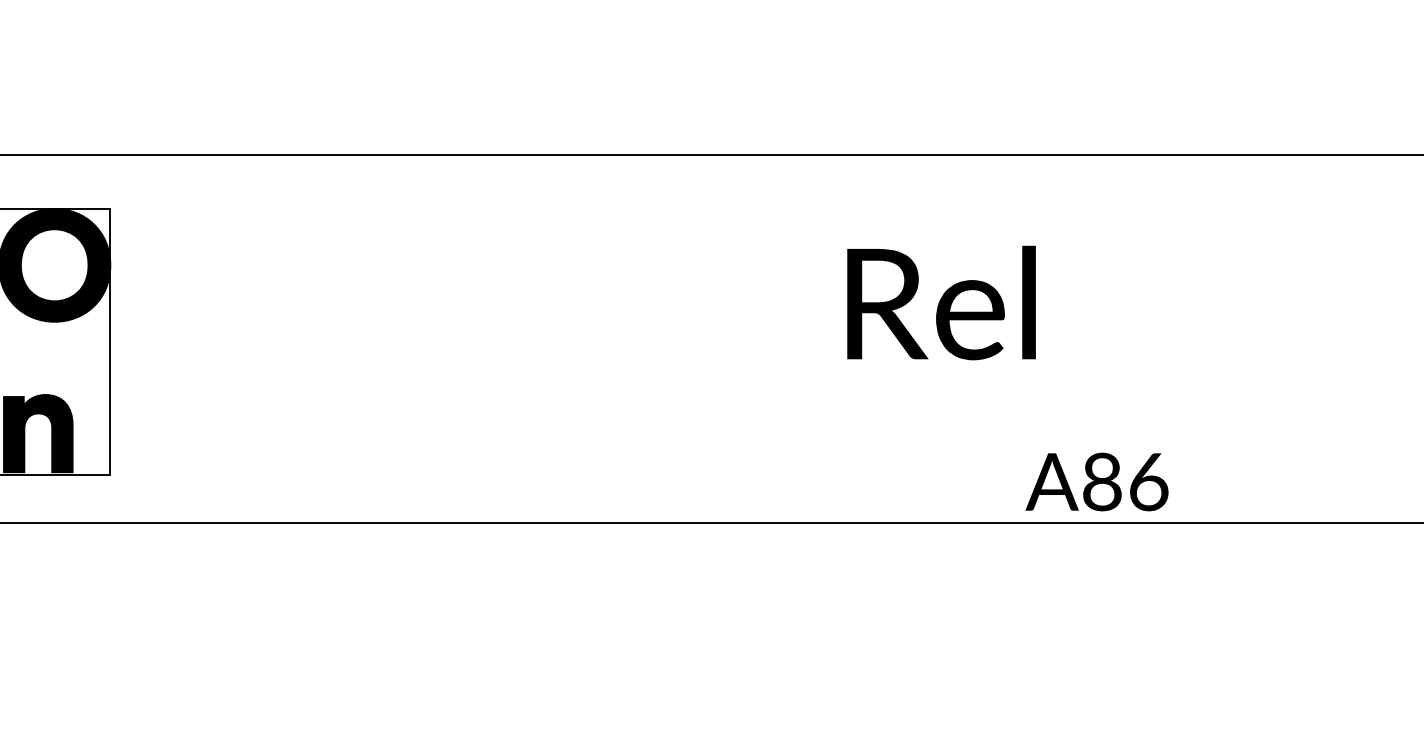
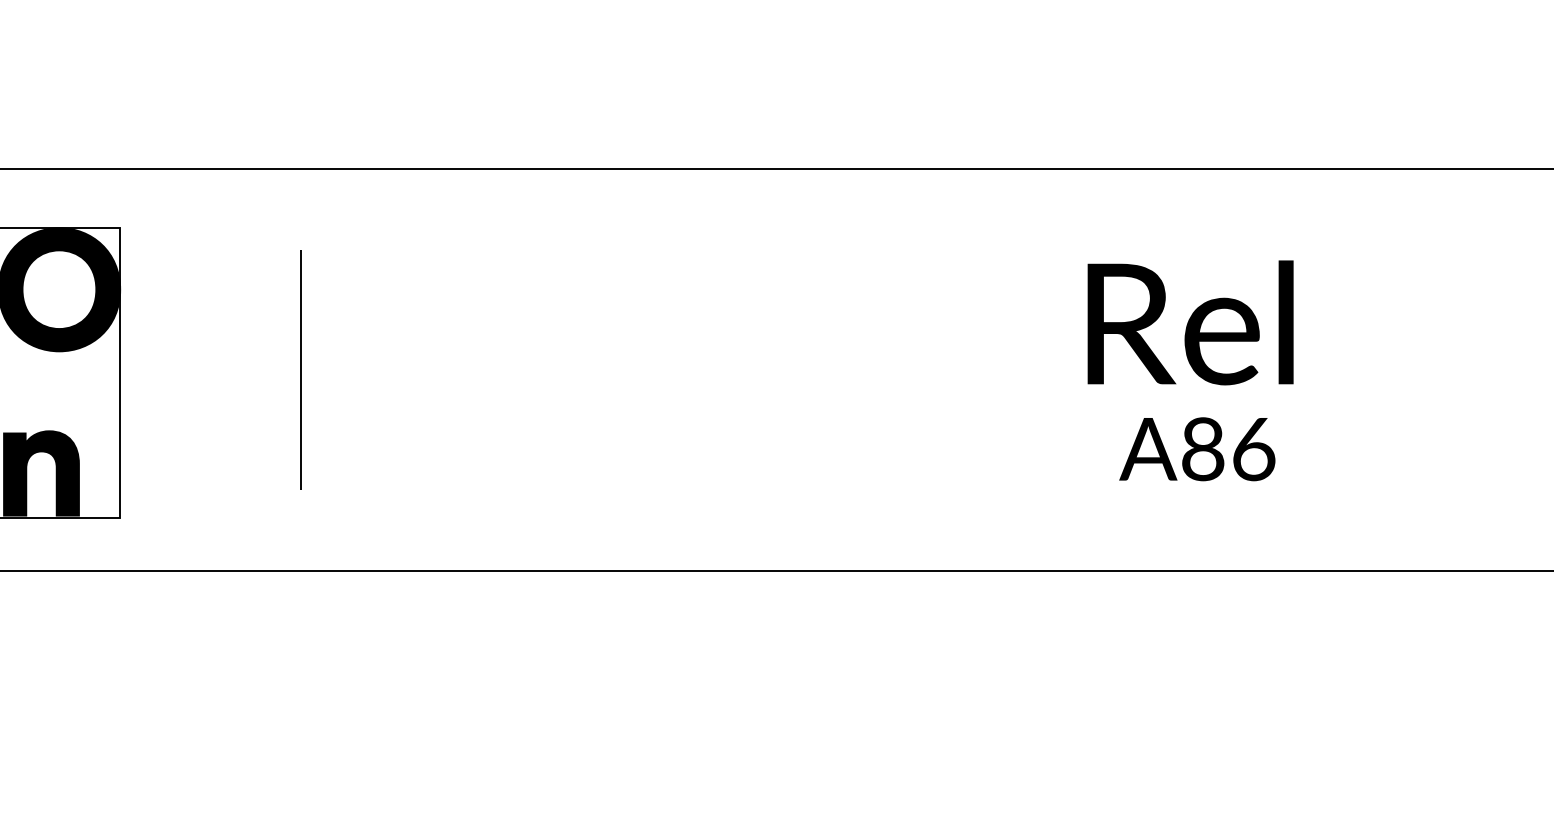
text: (941, 302) -> (1190, 322), moved
line: (275, 338) -> (300, 369), added
text: (1097, 482) -> (1197, 449), moved

